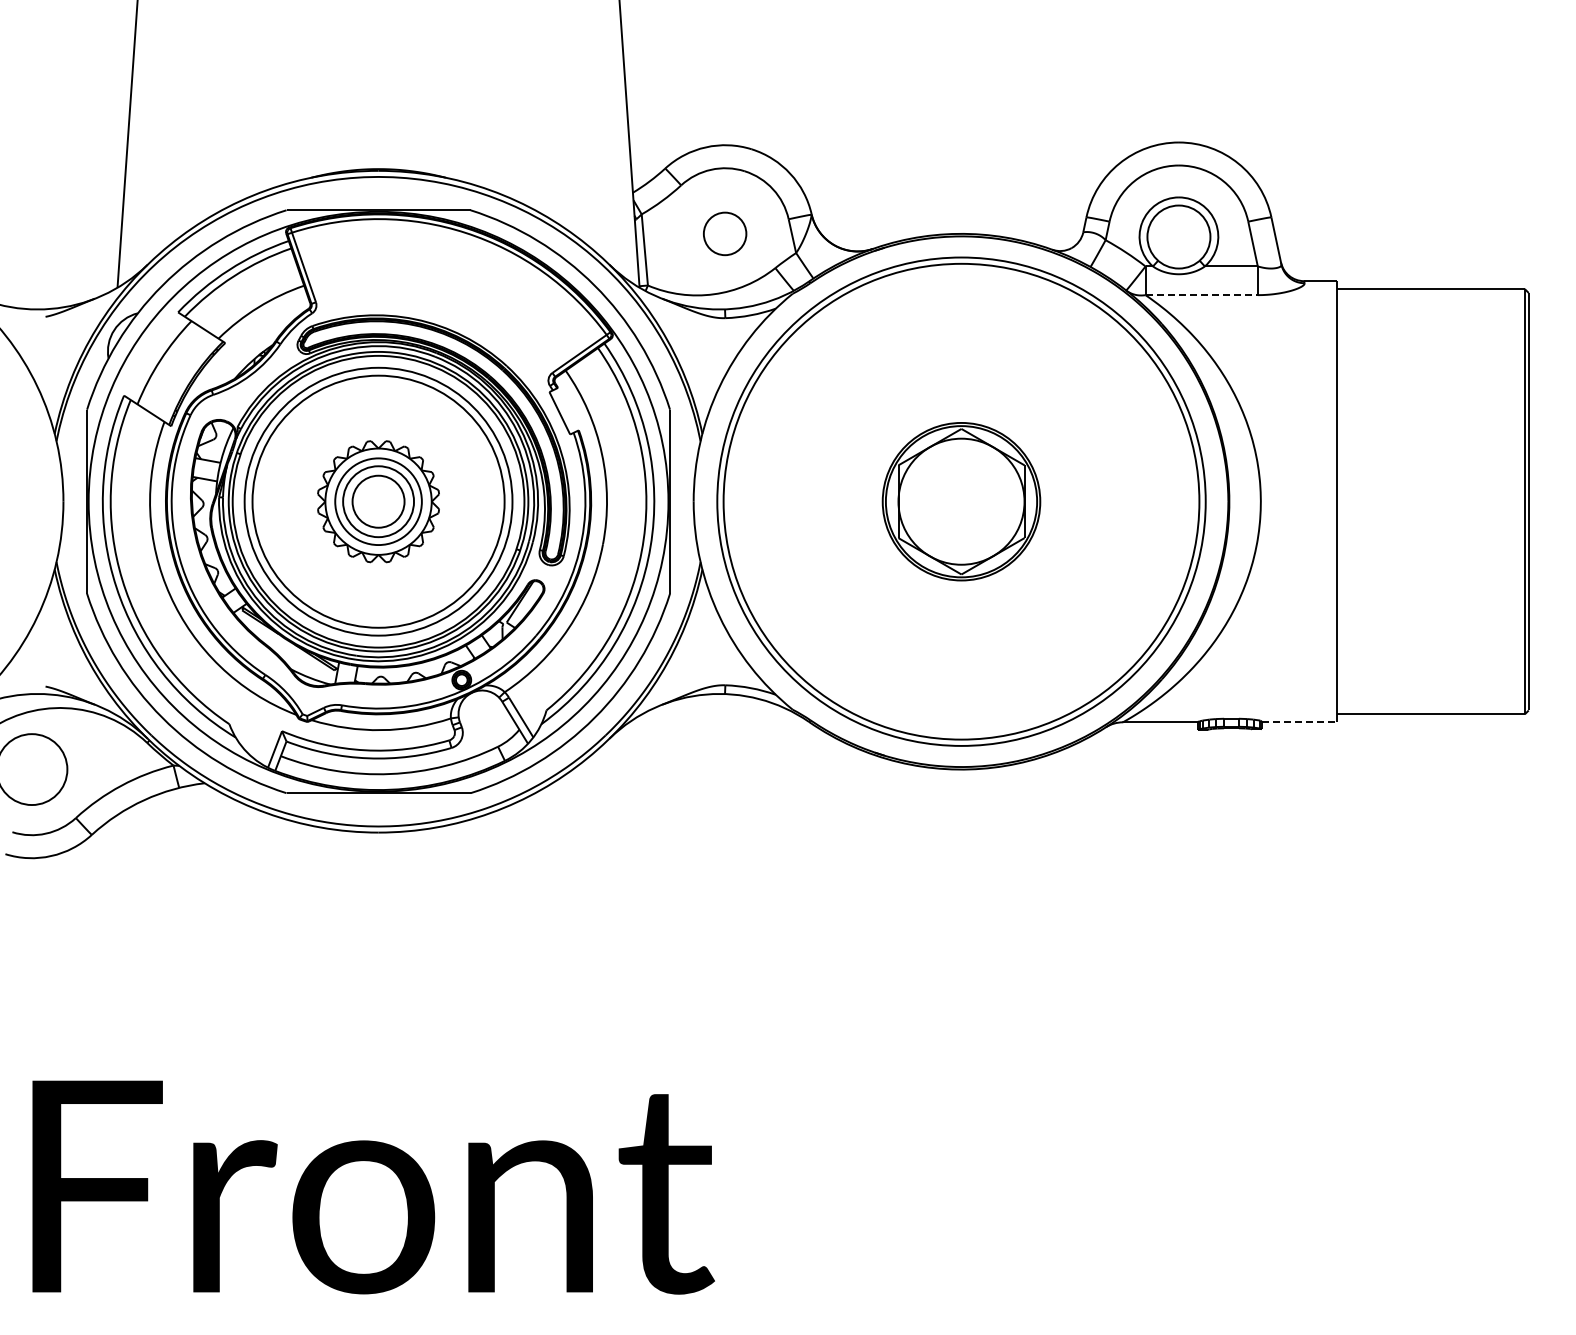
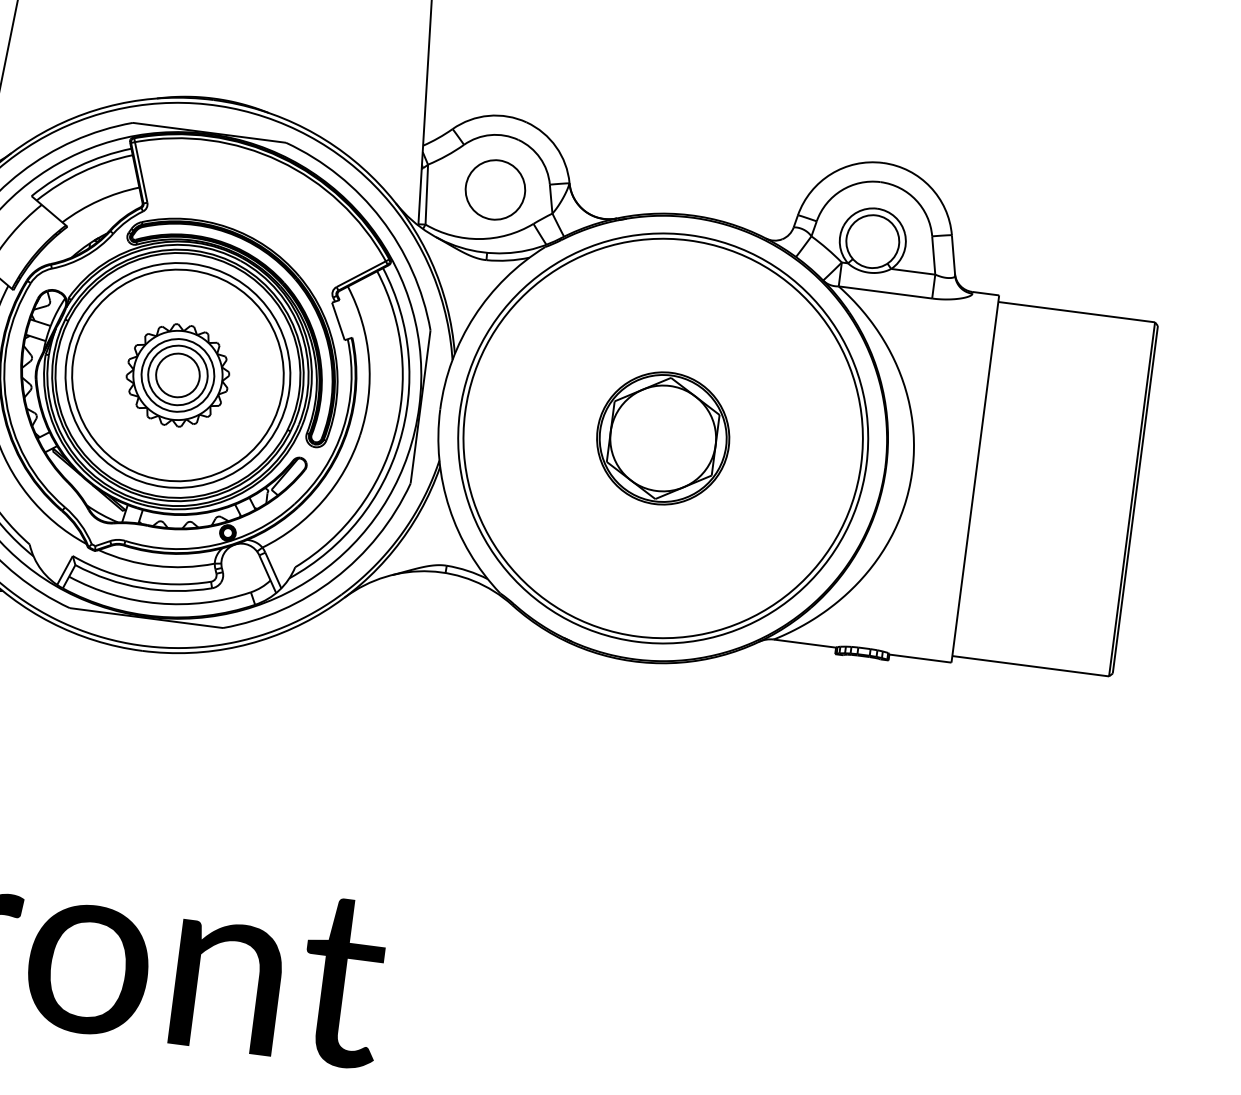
part: (724, 233) -> (494, 189), size x1.67
line: (1202, 295) -> (886, 292), dashed -> solid
line: (1299, 722) -> (920, 658), dashed -> solid

